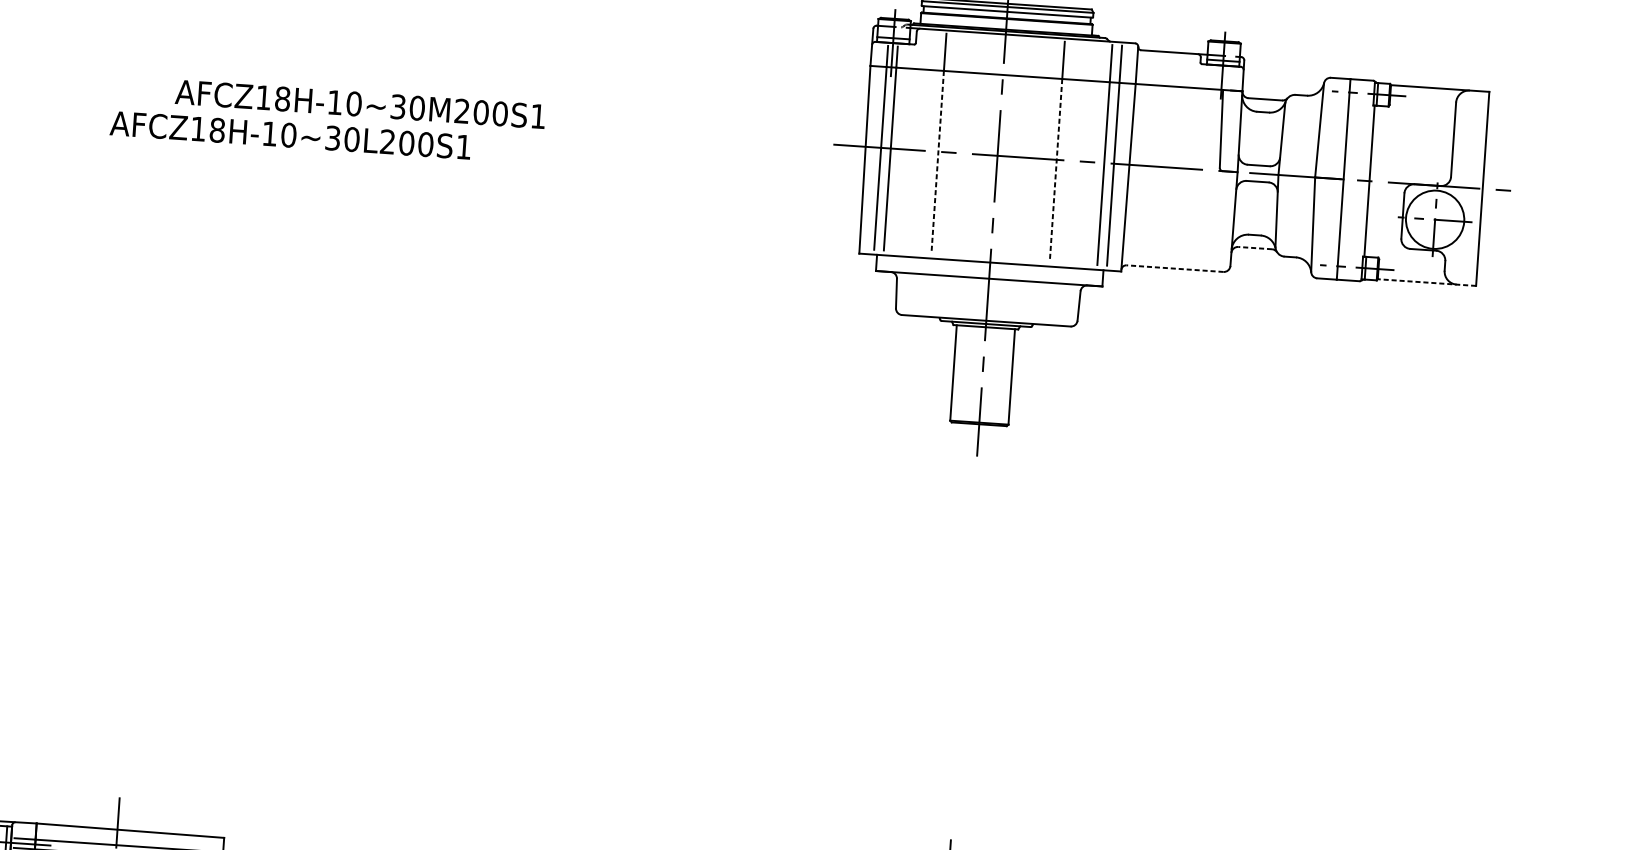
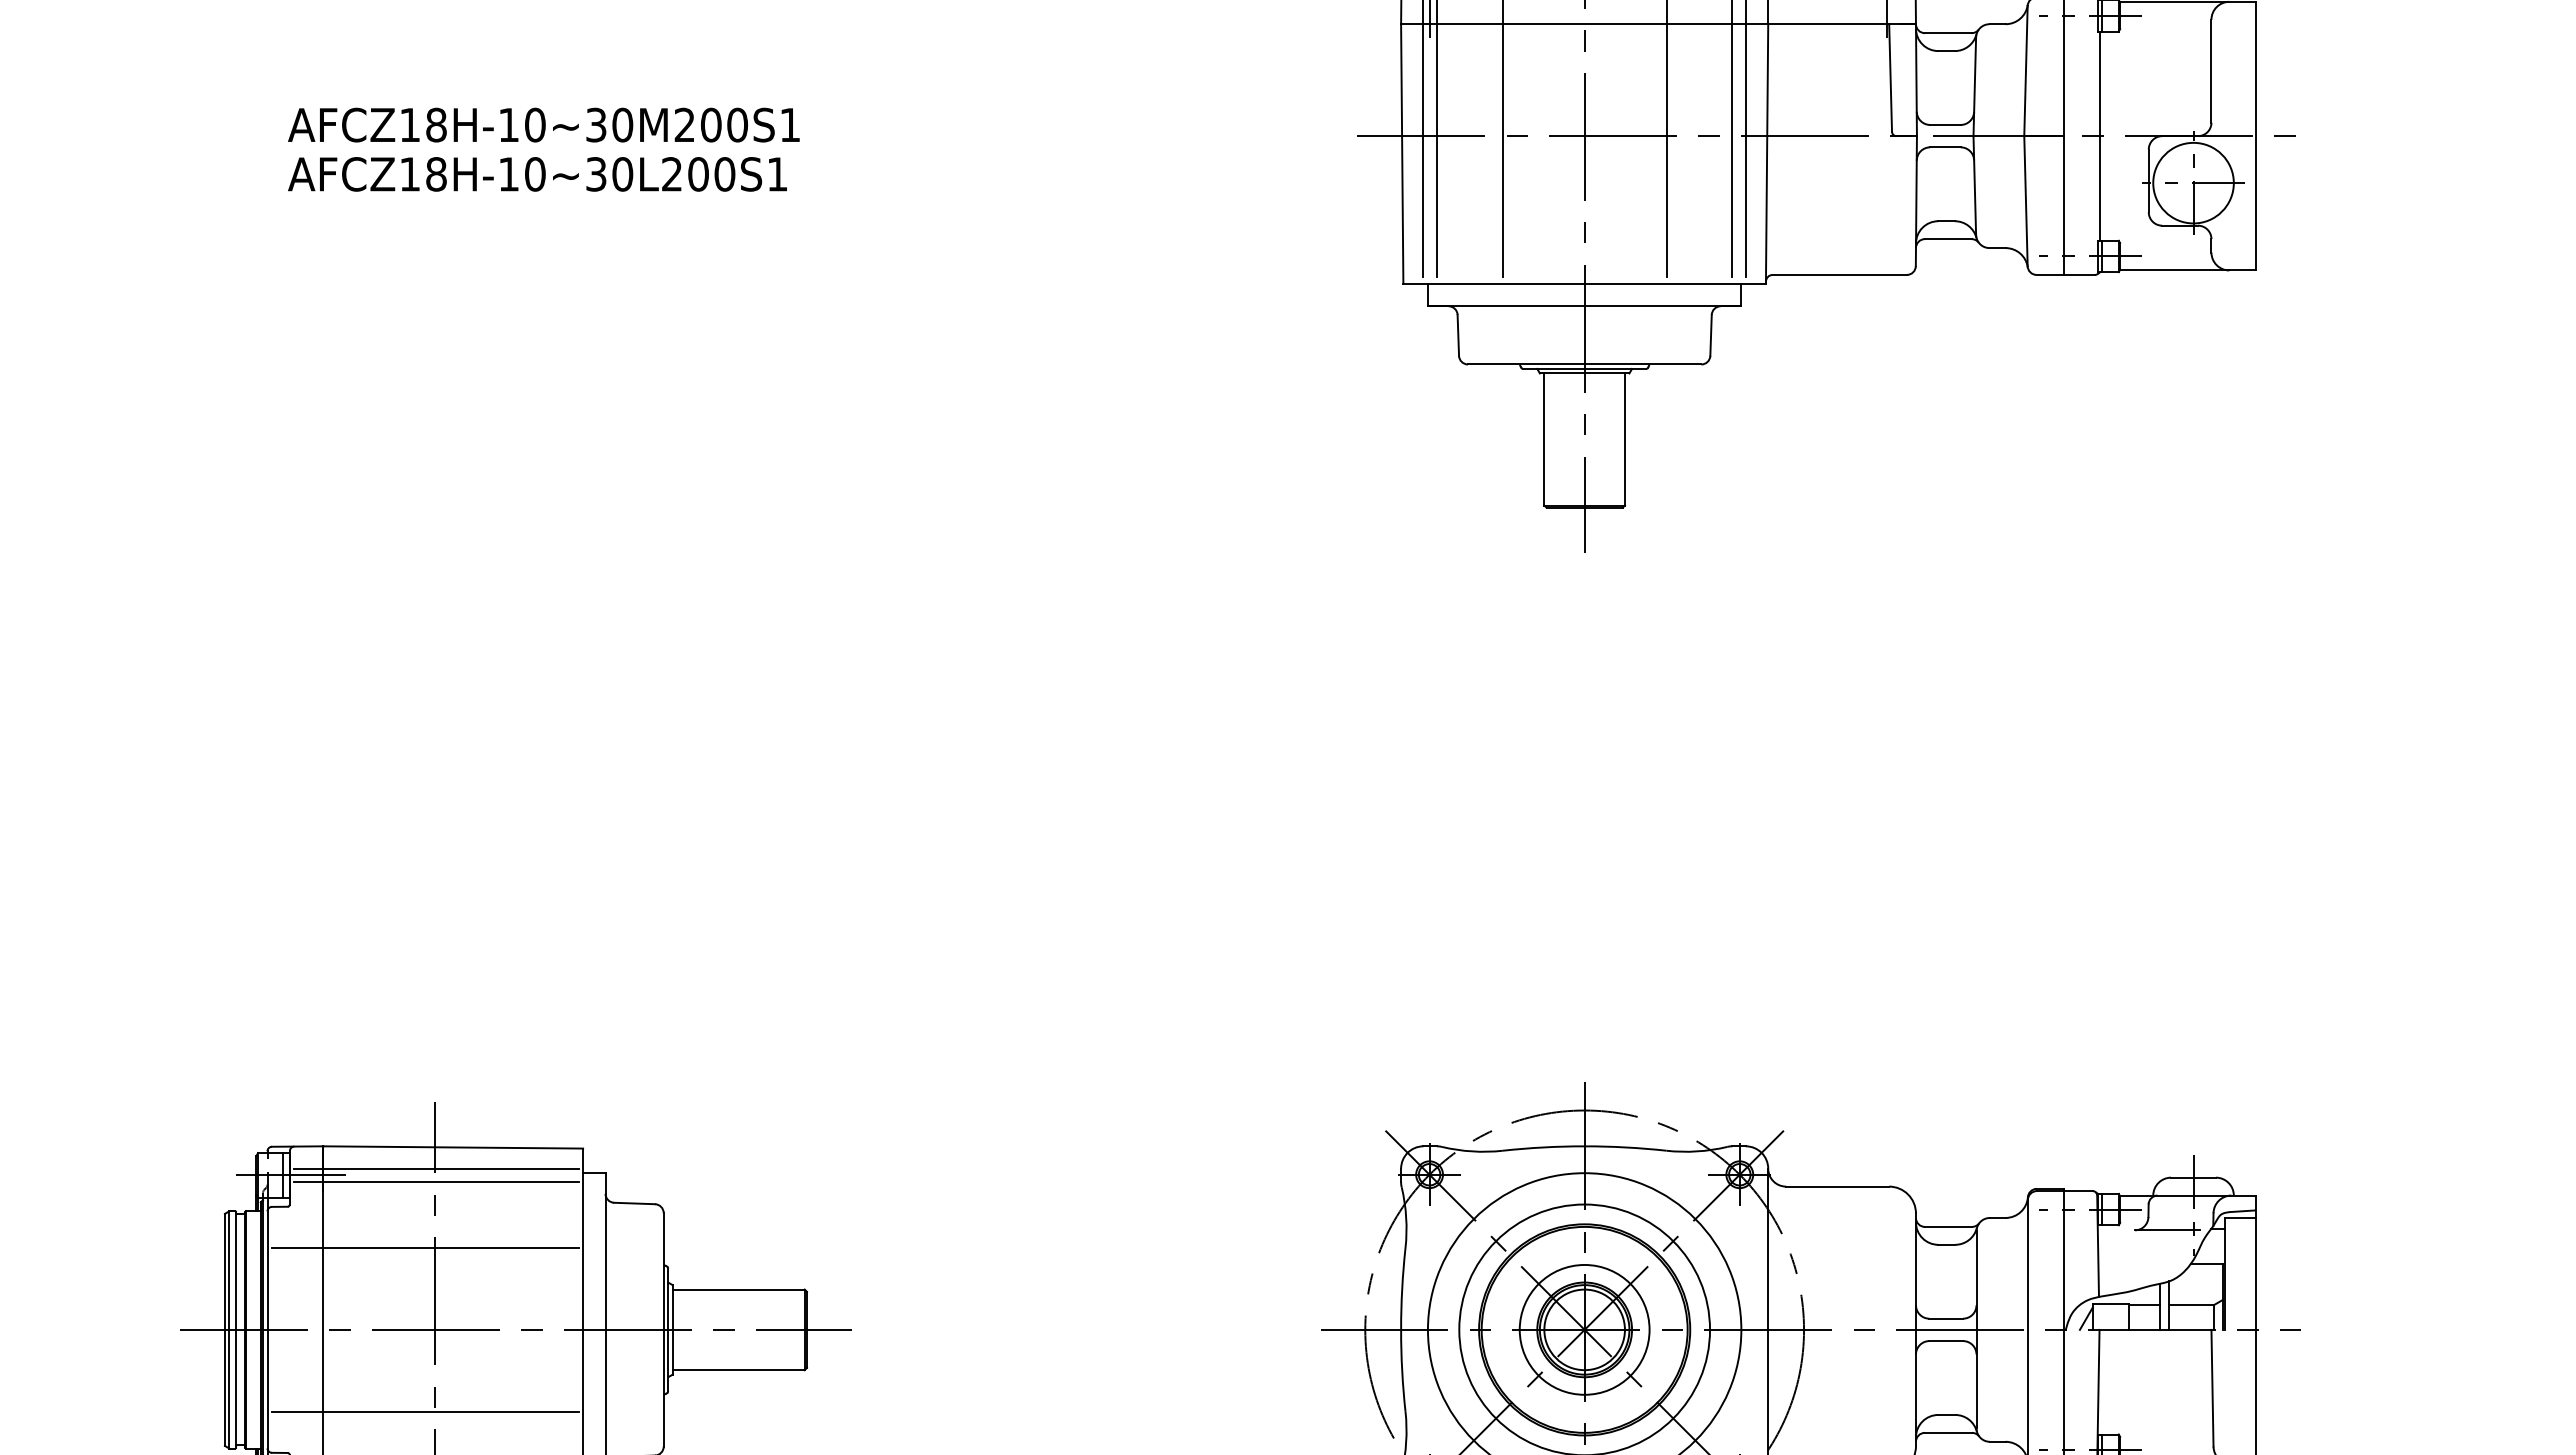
text: (360, 103) -> (543, 124), moved
text: (290, 135) -> (537, 174), moved
line: (937, 162) -> (1502, 151), dashed -> solid
line: (1055, 170) -> (1666, 151), dashed -> solid
line: (1254, 248) -> (1947, 239), dashed -> solid
line: (1174, 268) -> (1839, 274), dashed -> solid
line: (1426, 282) -> (2187, 270), dashed -> solid

